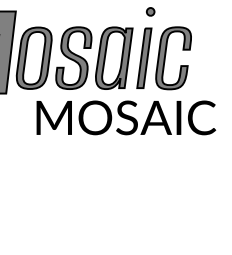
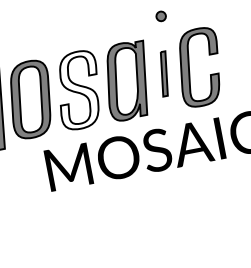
part: (144, 57) -> (164, 73), size x0.6
fill: (73, 58) -> (78, 90), removed

